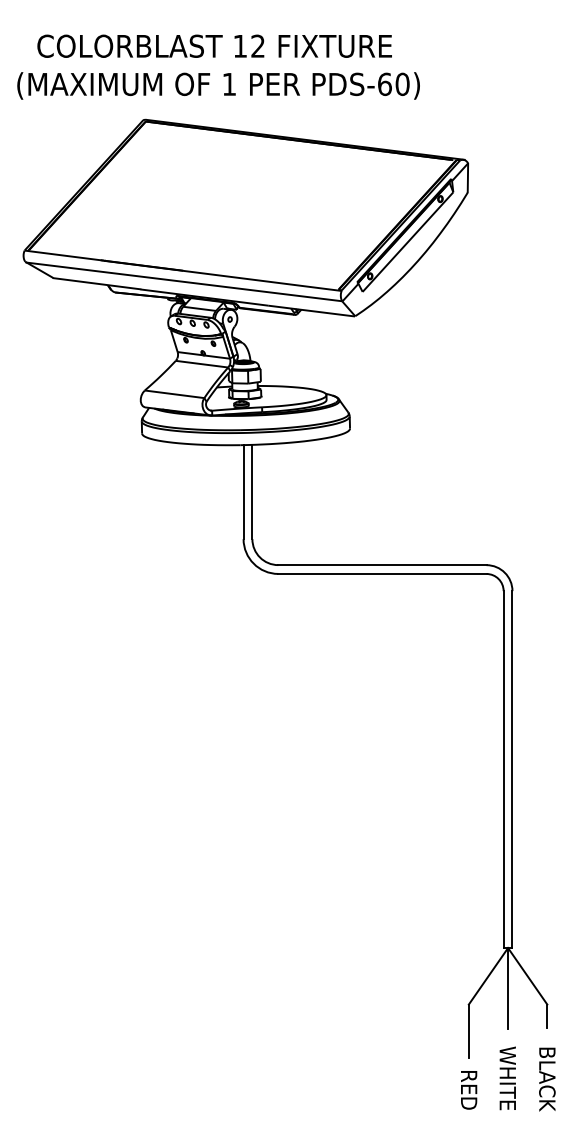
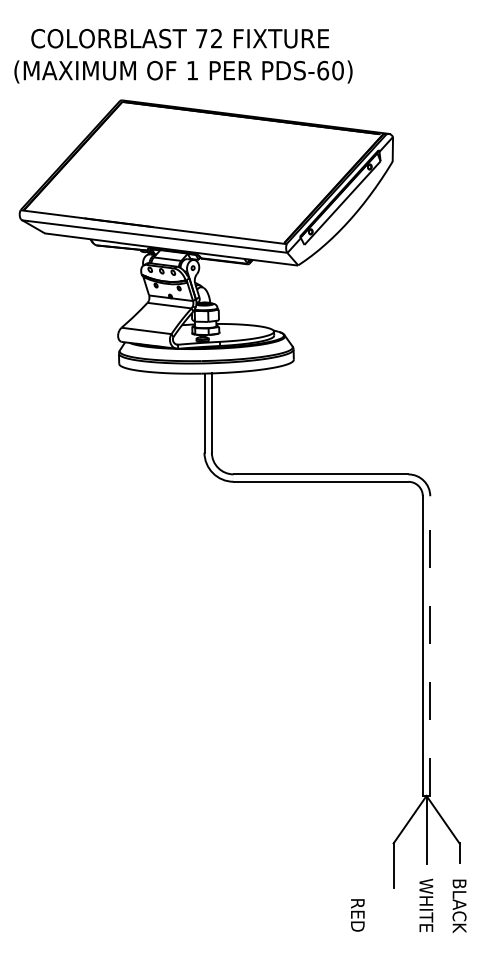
text: (240, 46) -> (201, 38), 12 -> 72
line: (512, 770) -> (430, 646), solid -> dashed
text: (468, 1090) -> (357, 915), moved

